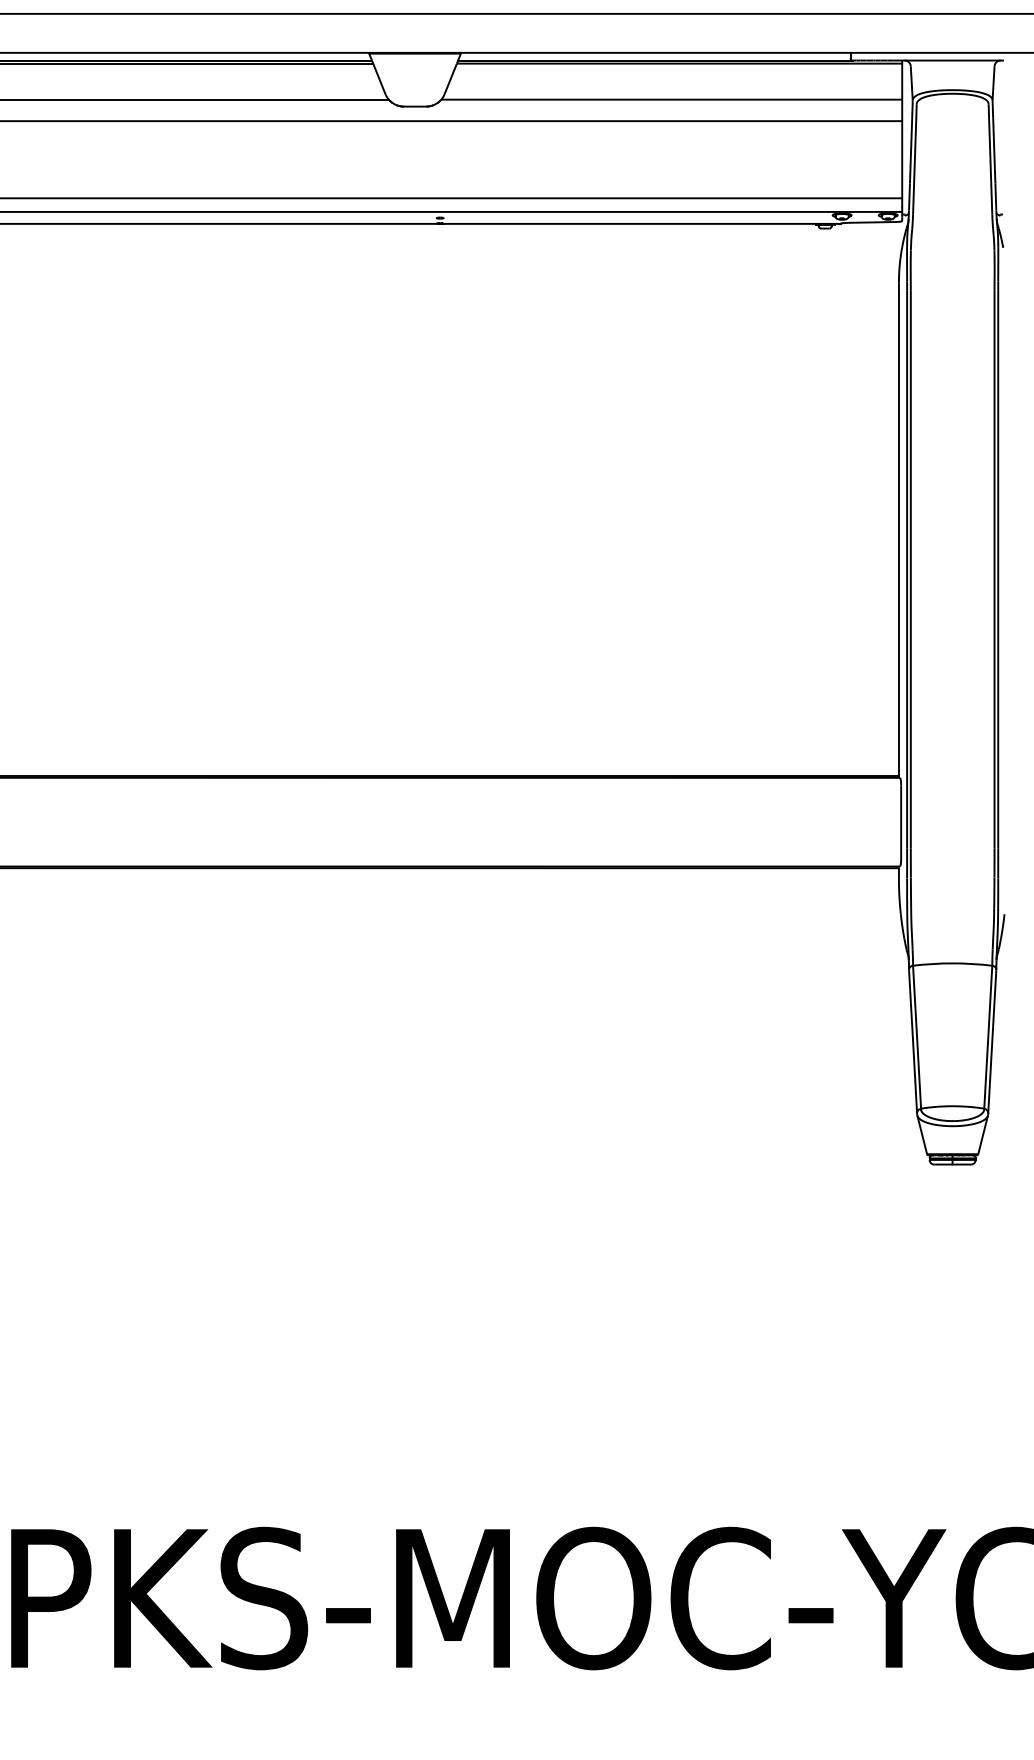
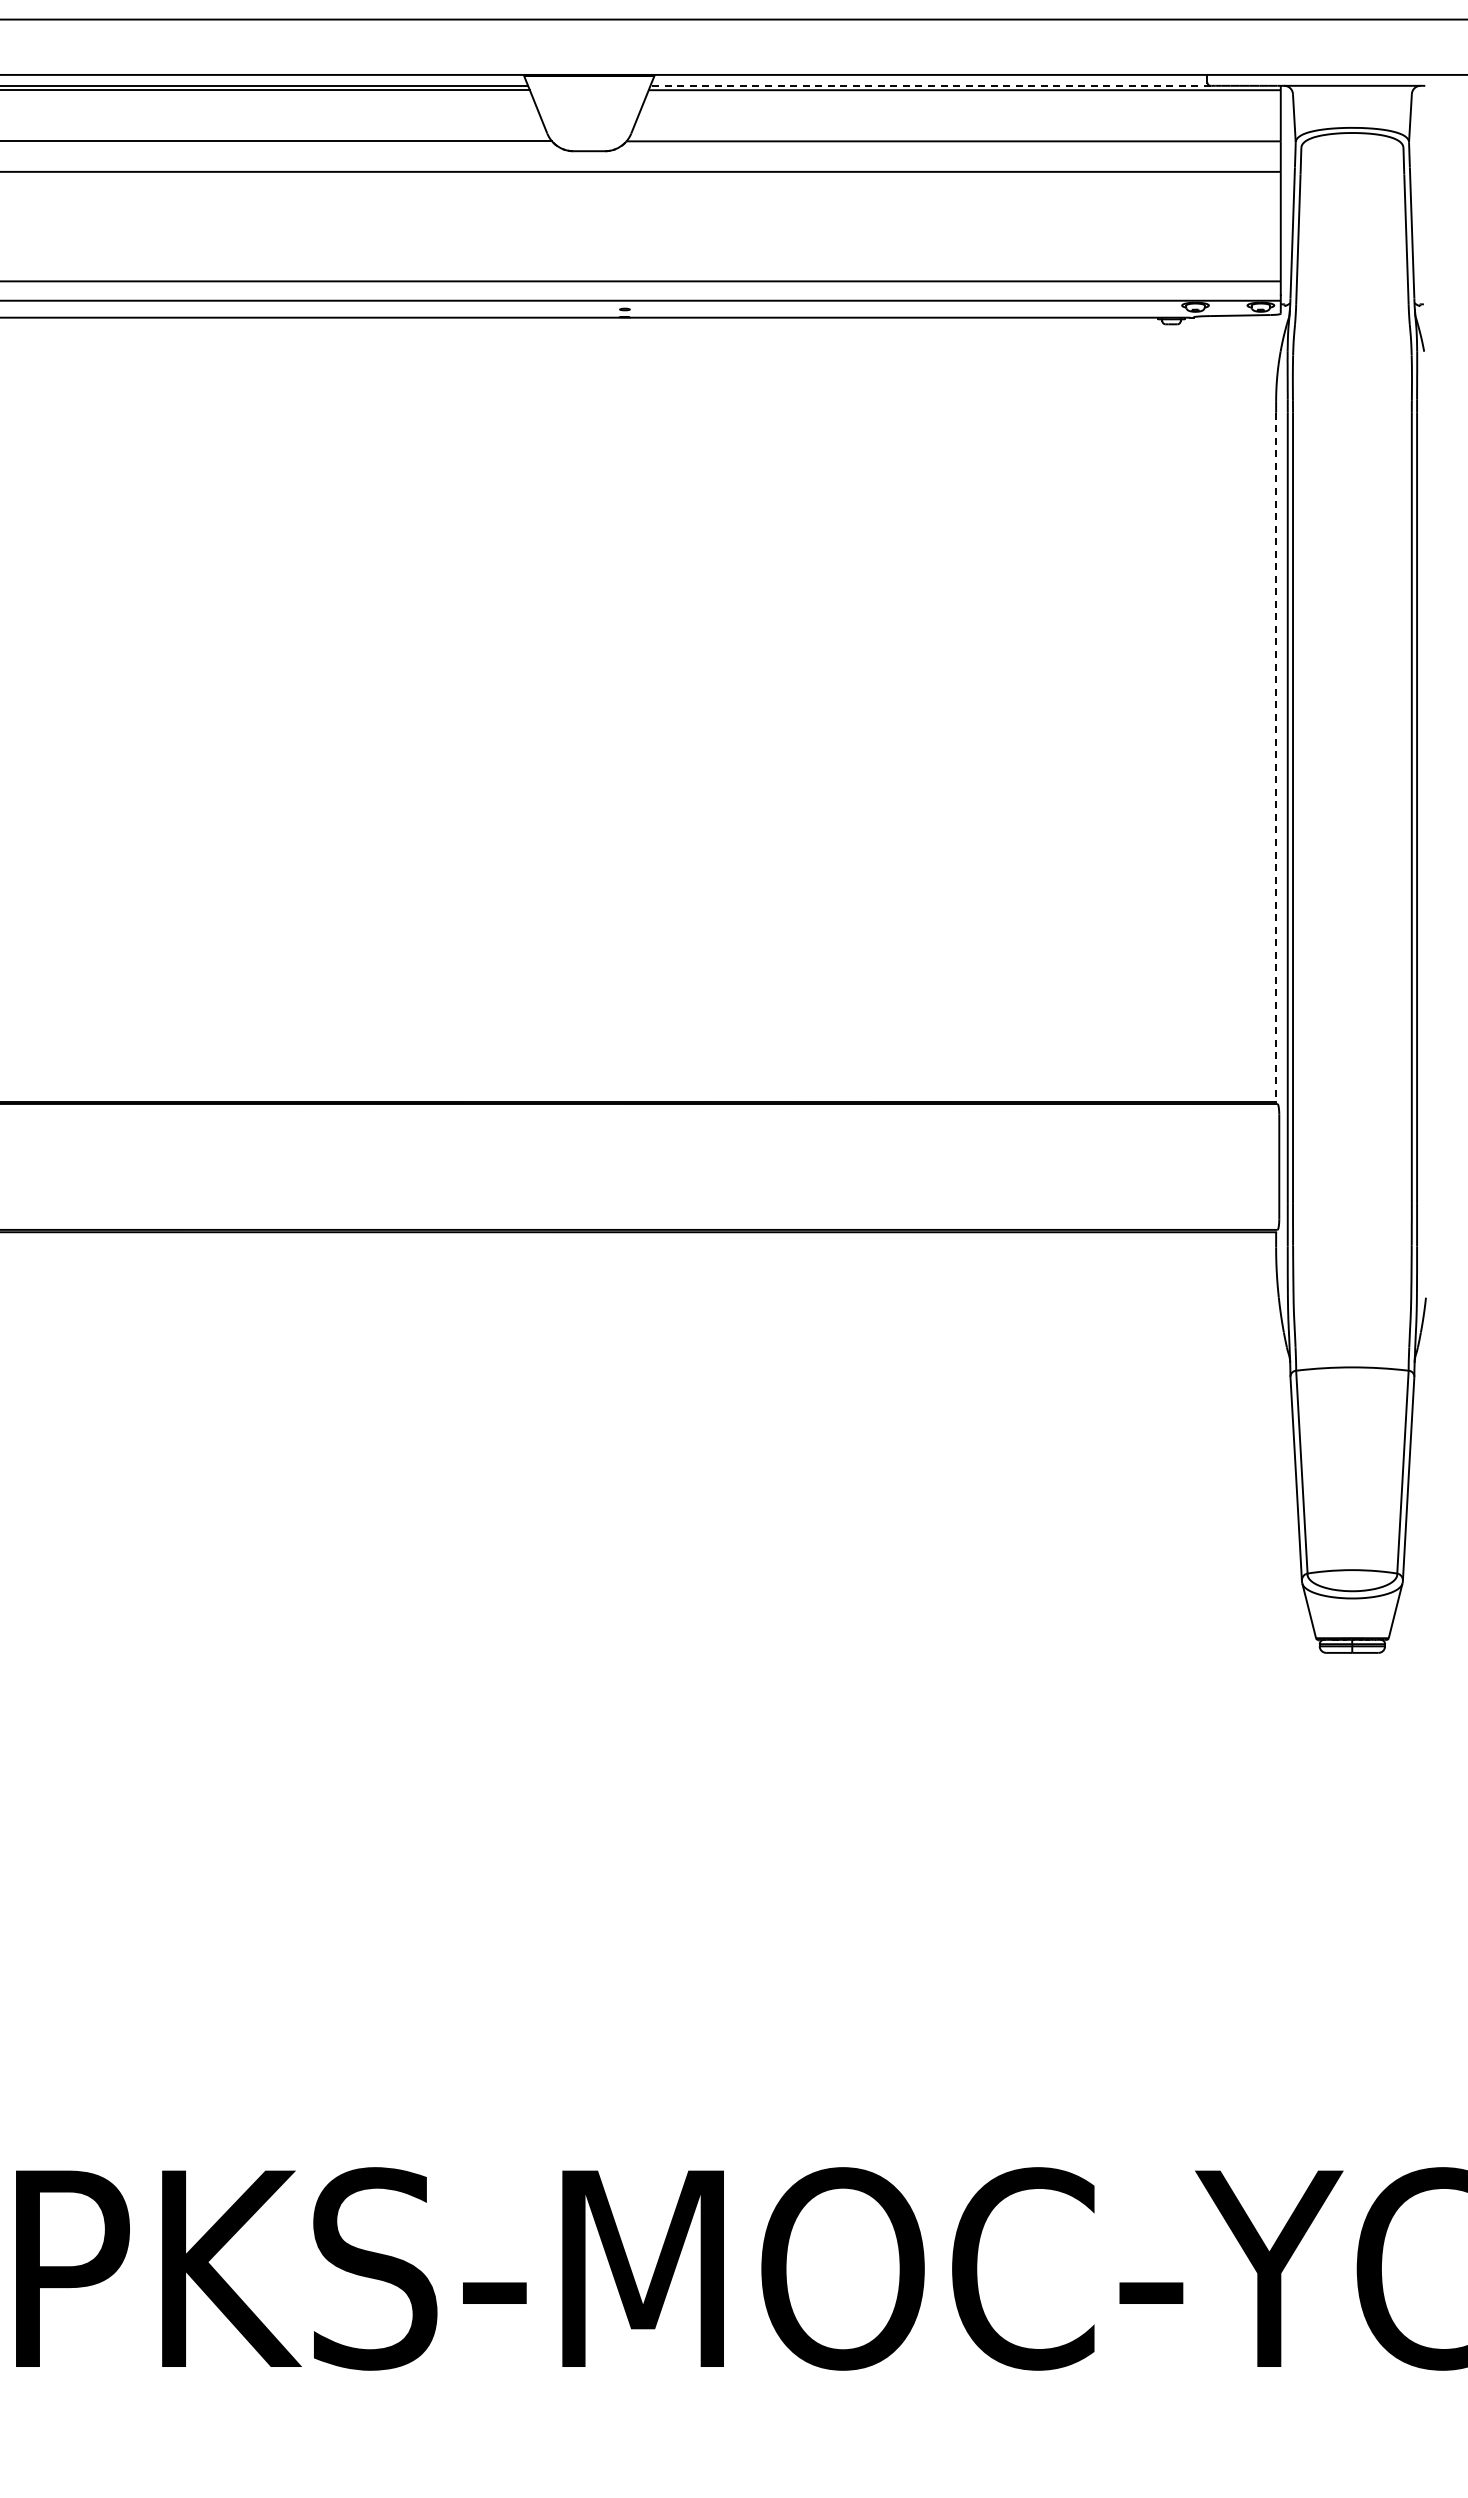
line: (655, 60) -> (930, 85), solid -> dashed
line: (899, 533) -> (1276, 757), solid -> dashed

